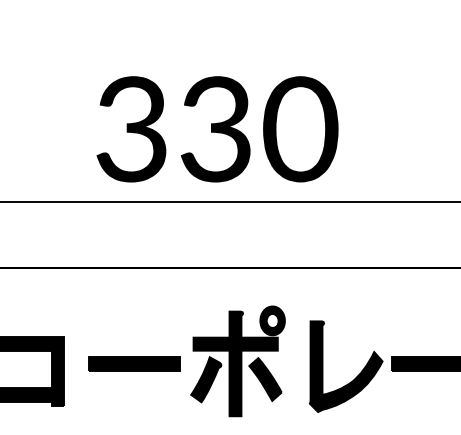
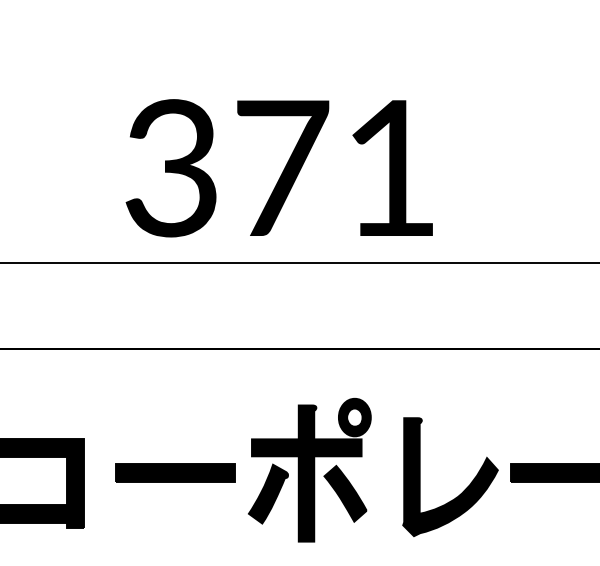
text: (259, 129) -> (337, 168), 330 -> 371

